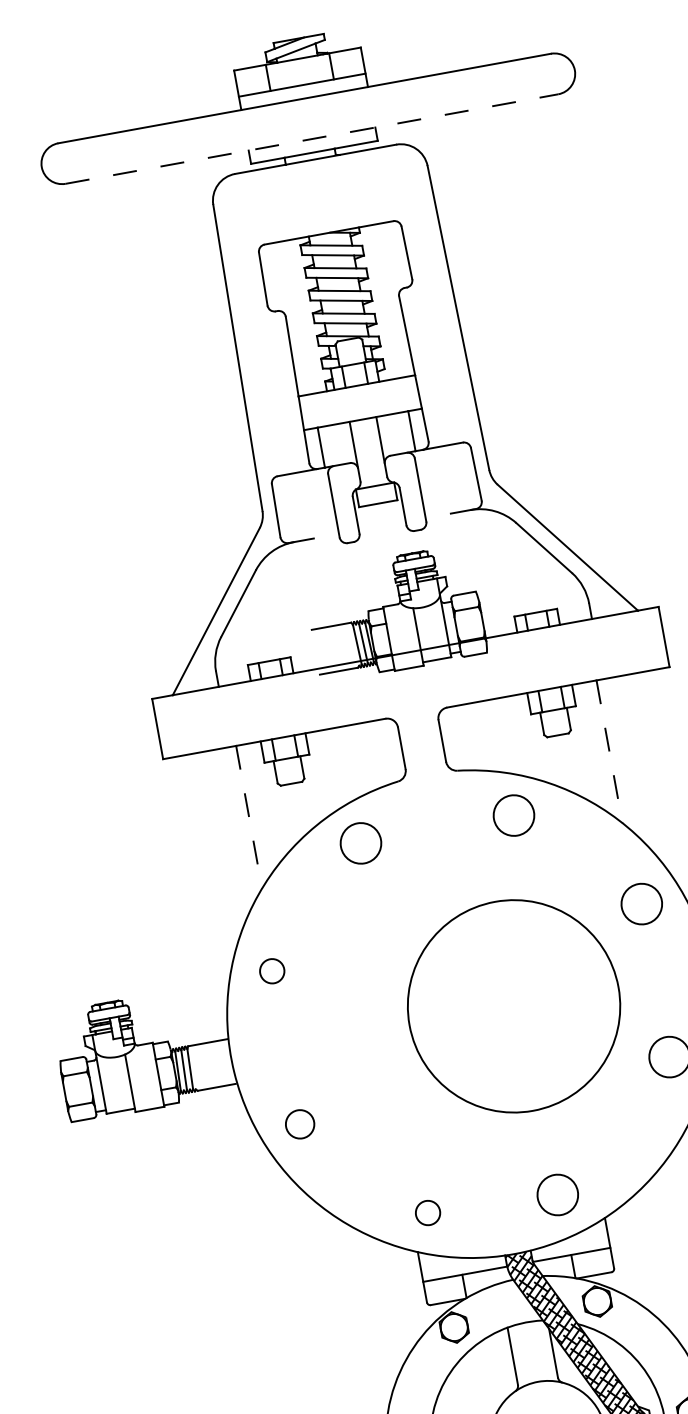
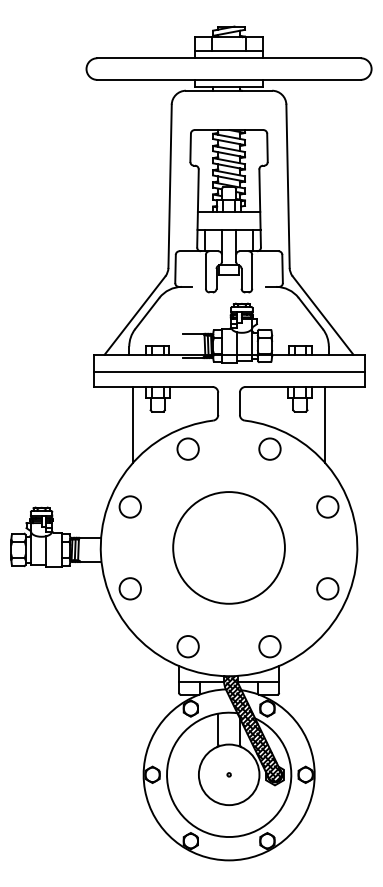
line: (312, 138) -> (229, 79), dashed -> solid
line: (410, 686) -> (228, 372), added
line: (609, 752) -> (325, 425), dashed -> solid
line: (248, 818) -> (132, 425), dashed -> solid
circle: (270, 970) -> (129, 506), size x1.67
circle: (512, 1005) -> (228, 547), moved
circle: (298, 1123) -> (129, 588), size x1.43
circle: (556, 1194) -> (269, 646), moved
circle: (426, 1212) -> (187, 646), size x1.67

